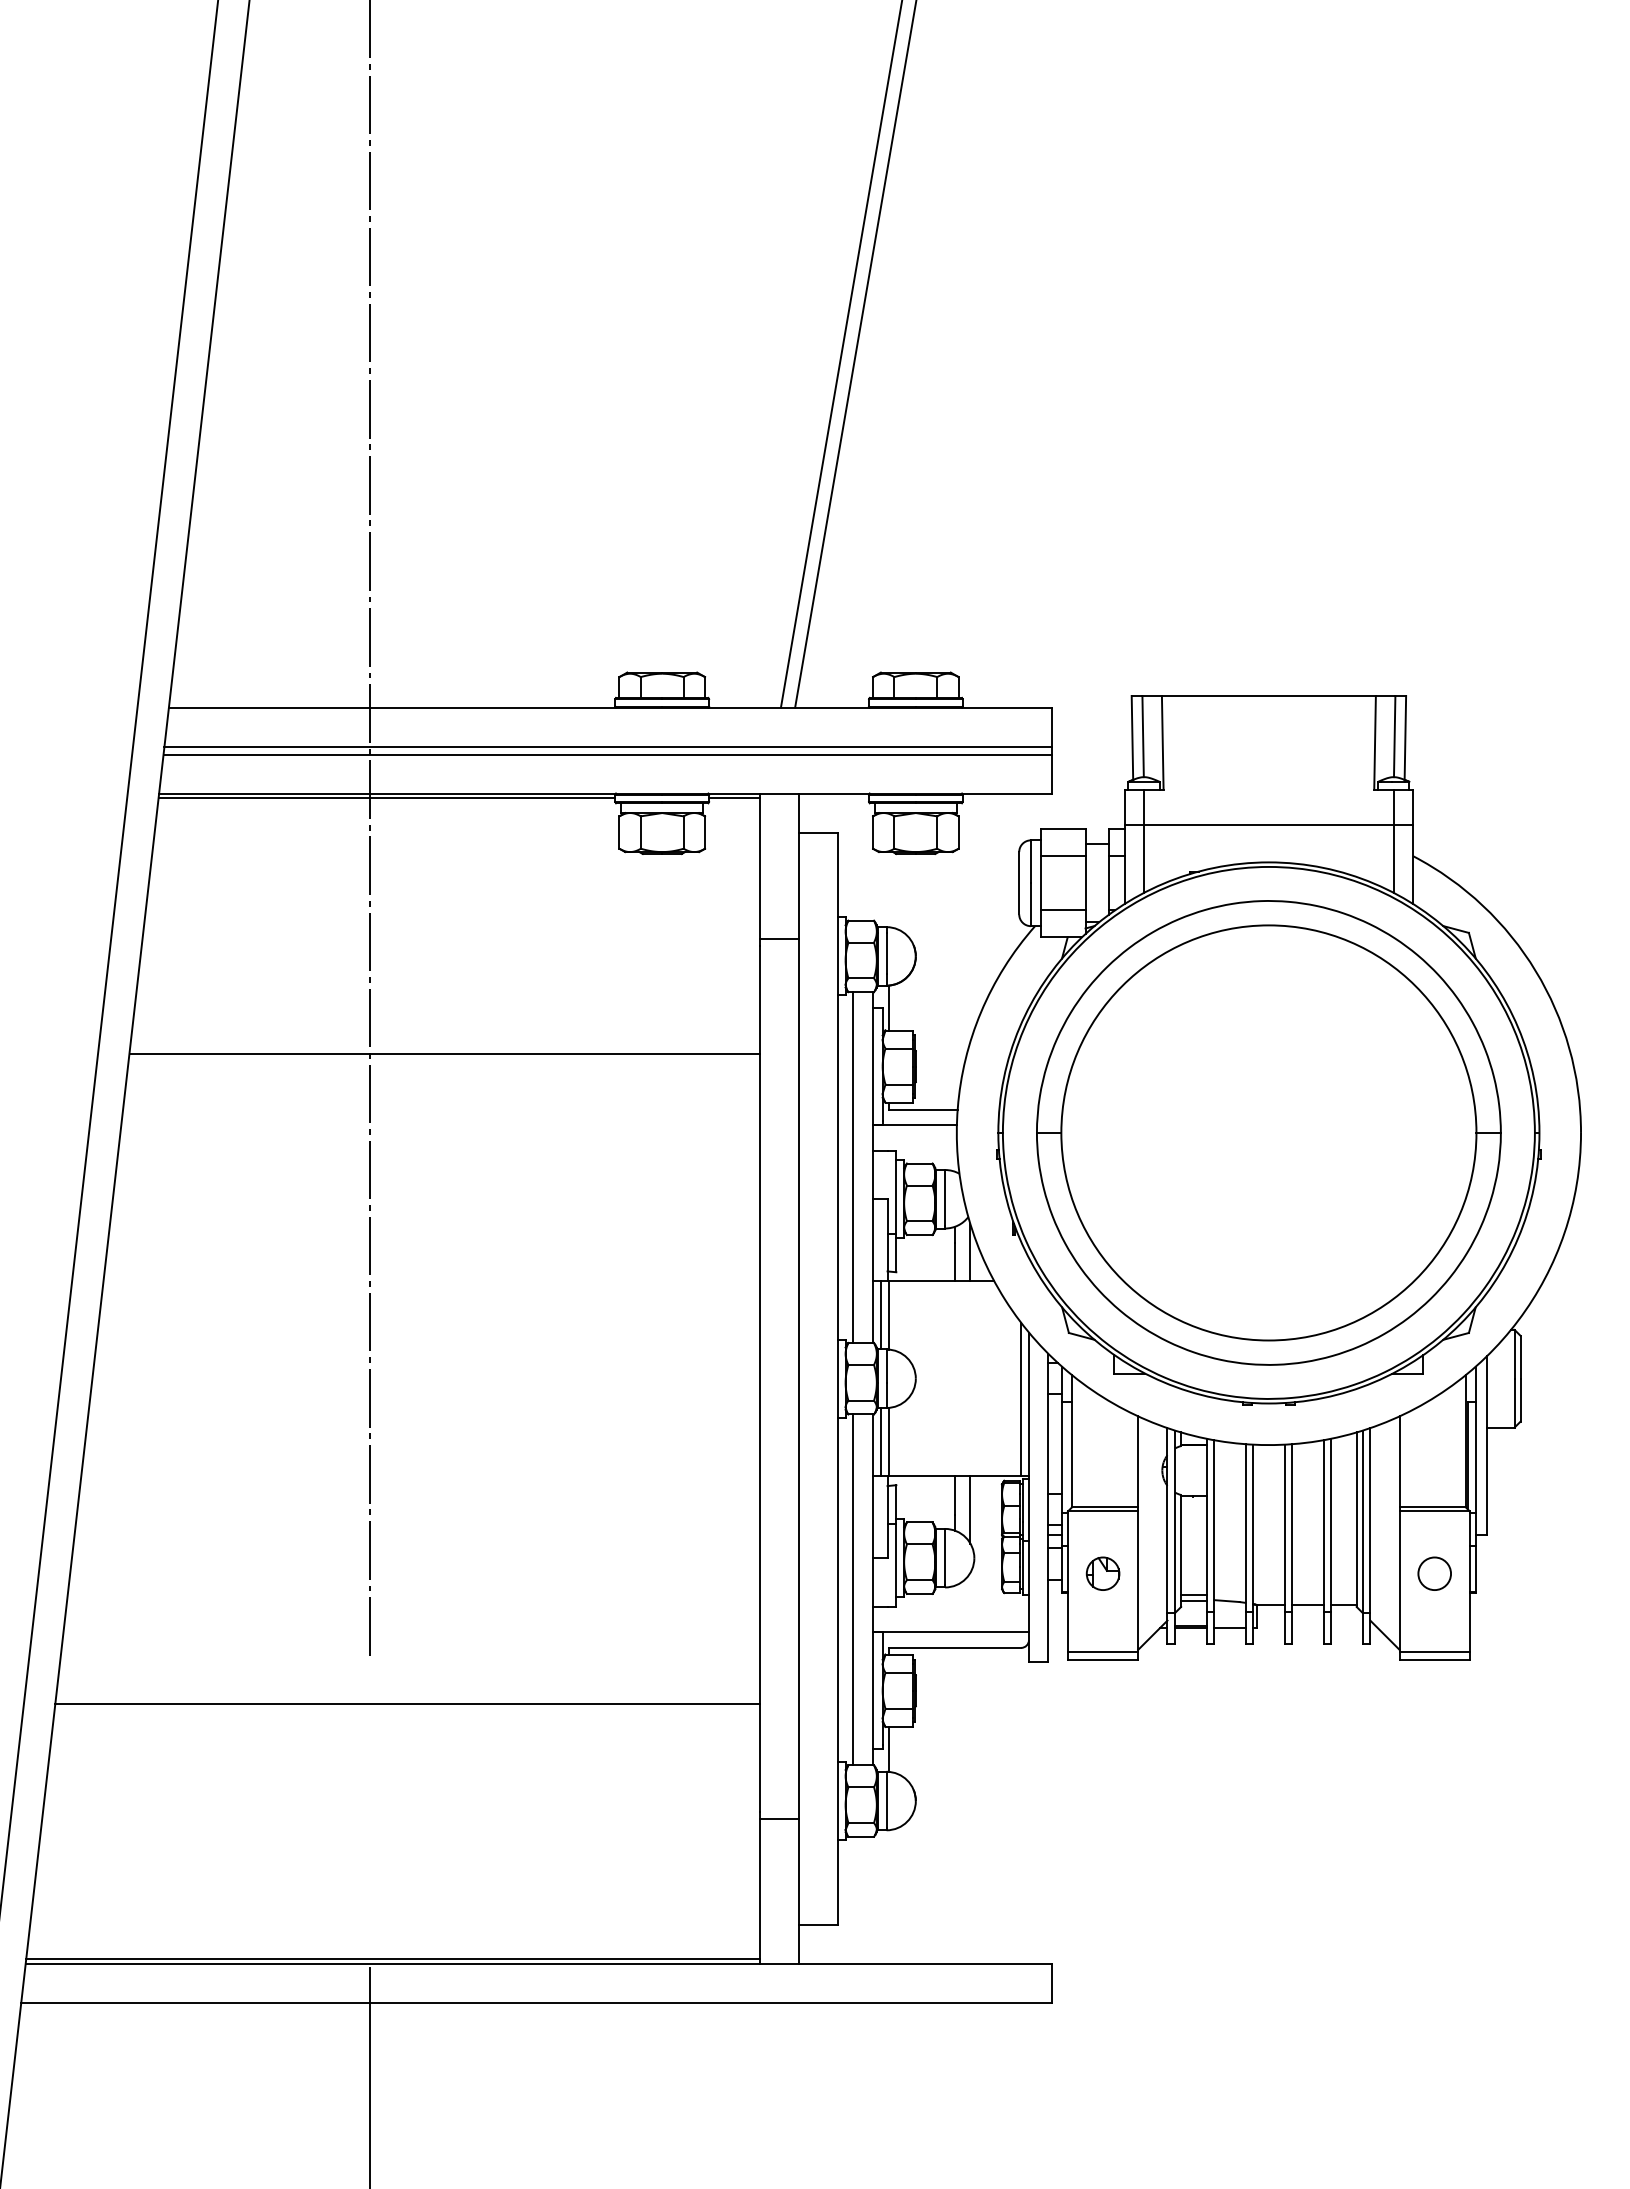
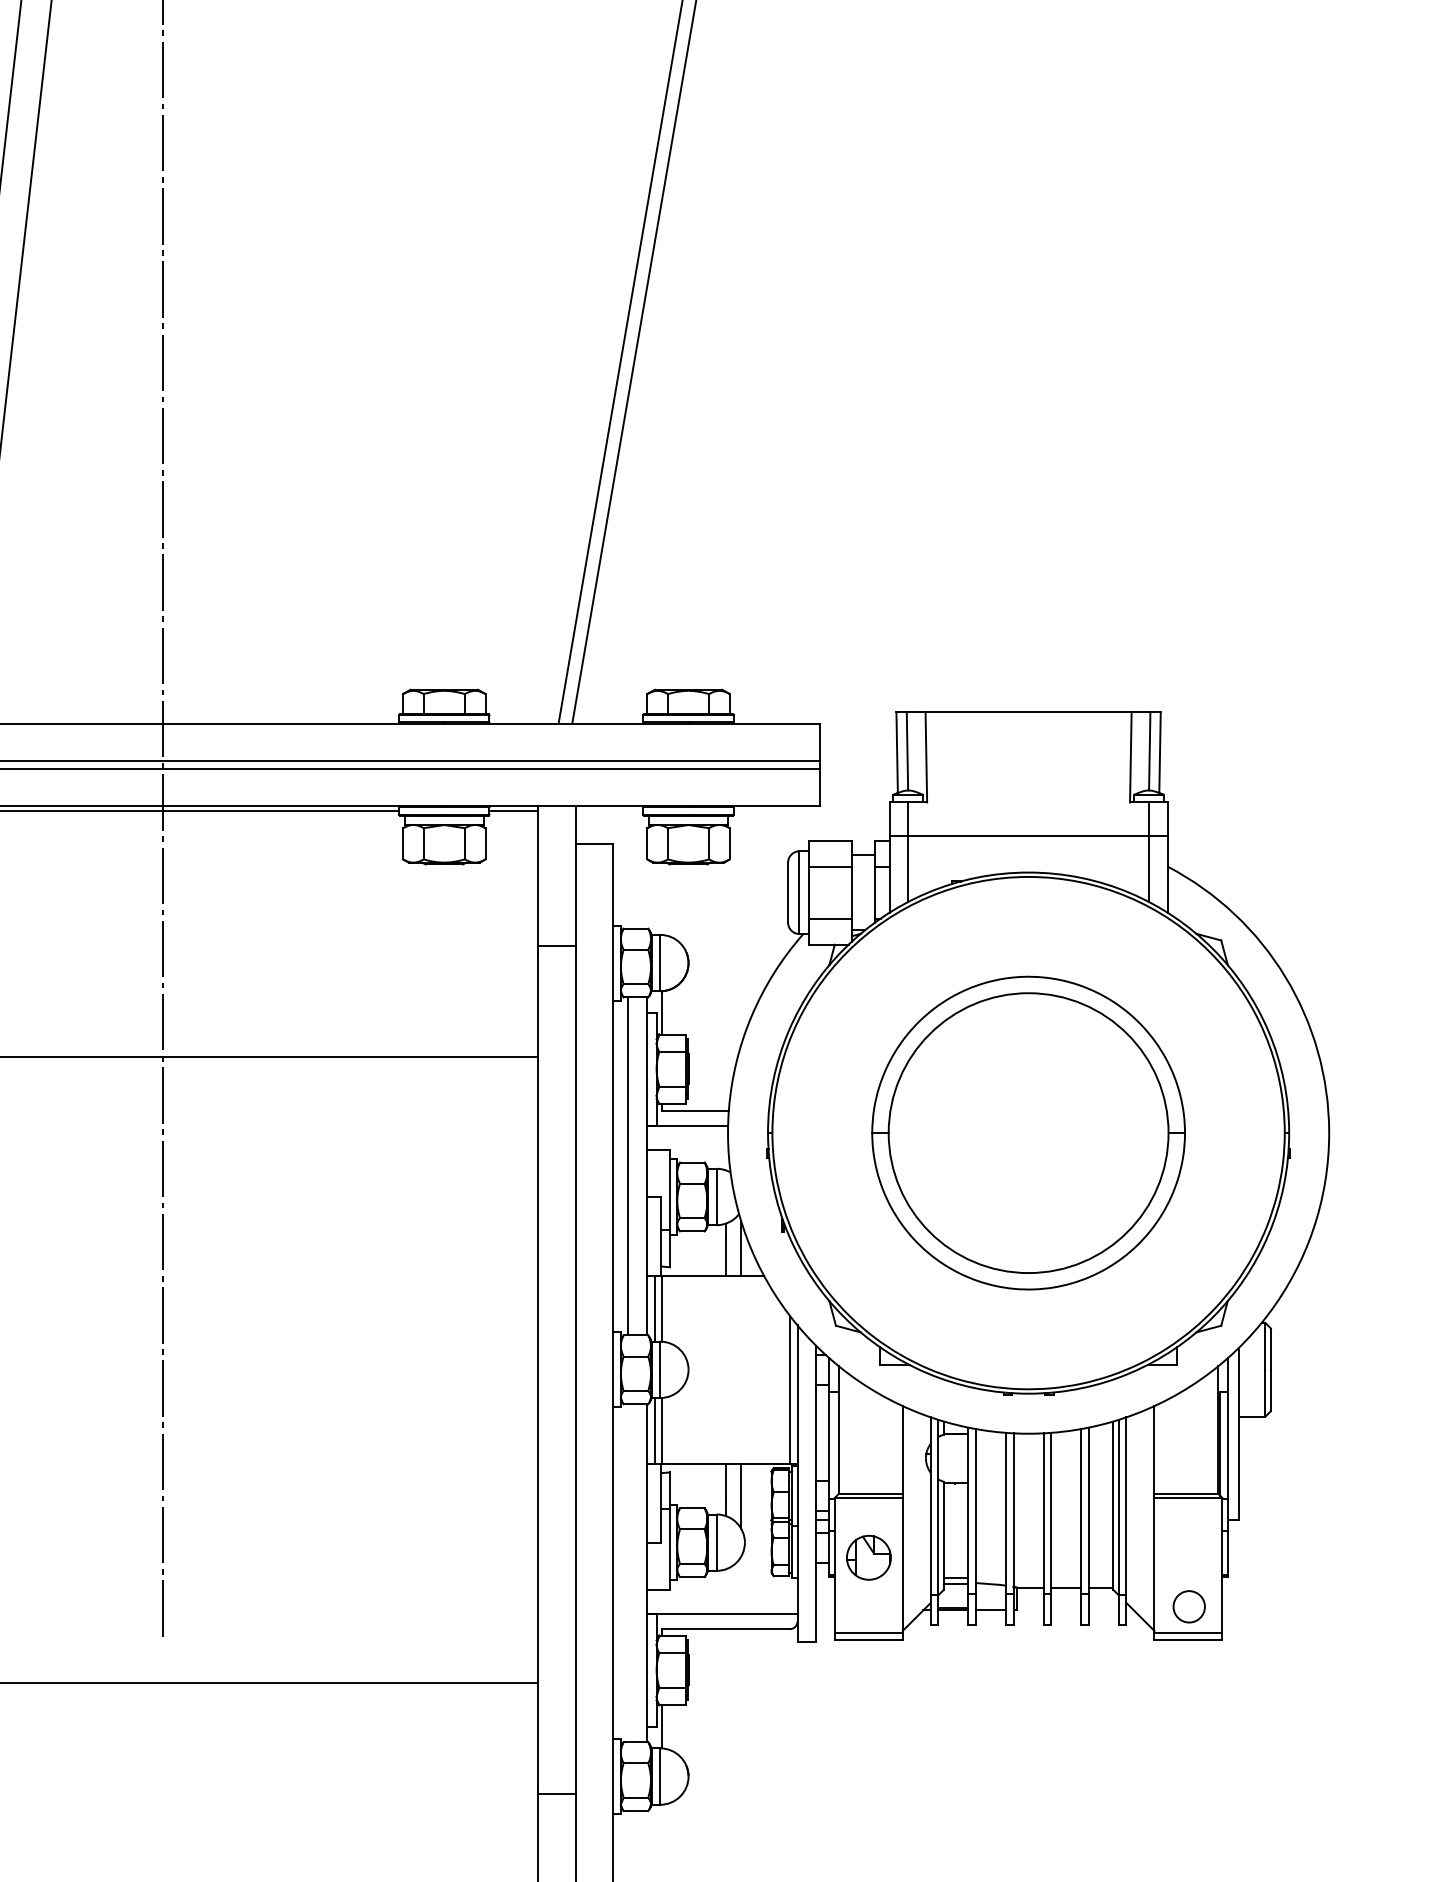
part: (1268, 1132) -> (1028, 1132), size x0.7
part: (1102, 1573) -> (868, 1557), size x1.4
circle: (1434, 1573) -> (1189, 1606), moved
line: (853, 1589) -> (628, 1572), removed

